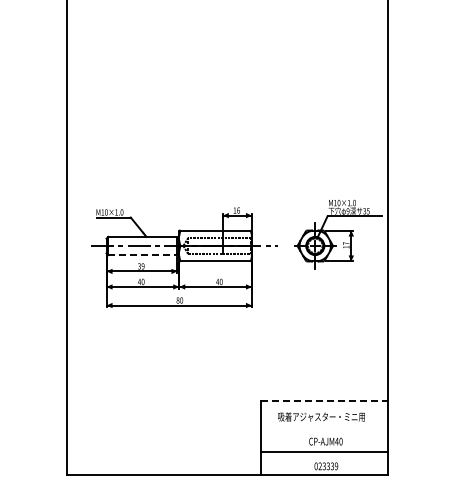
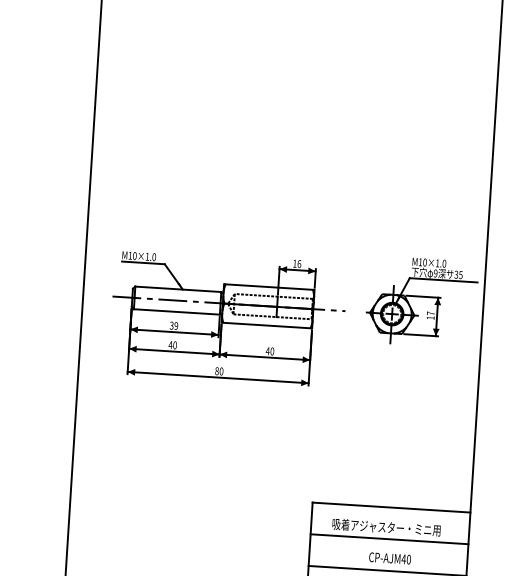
line: (142, 255) -> (176, 312), dashed -> solid
line: (325, 400) -> (392, 507), dashed -> solid
line: (324, 426) -> (389, 539), added

